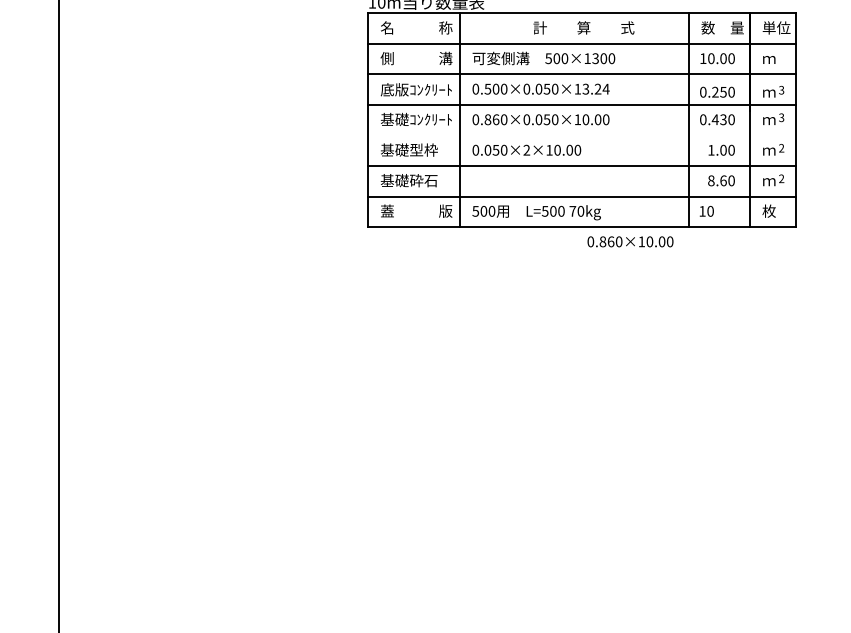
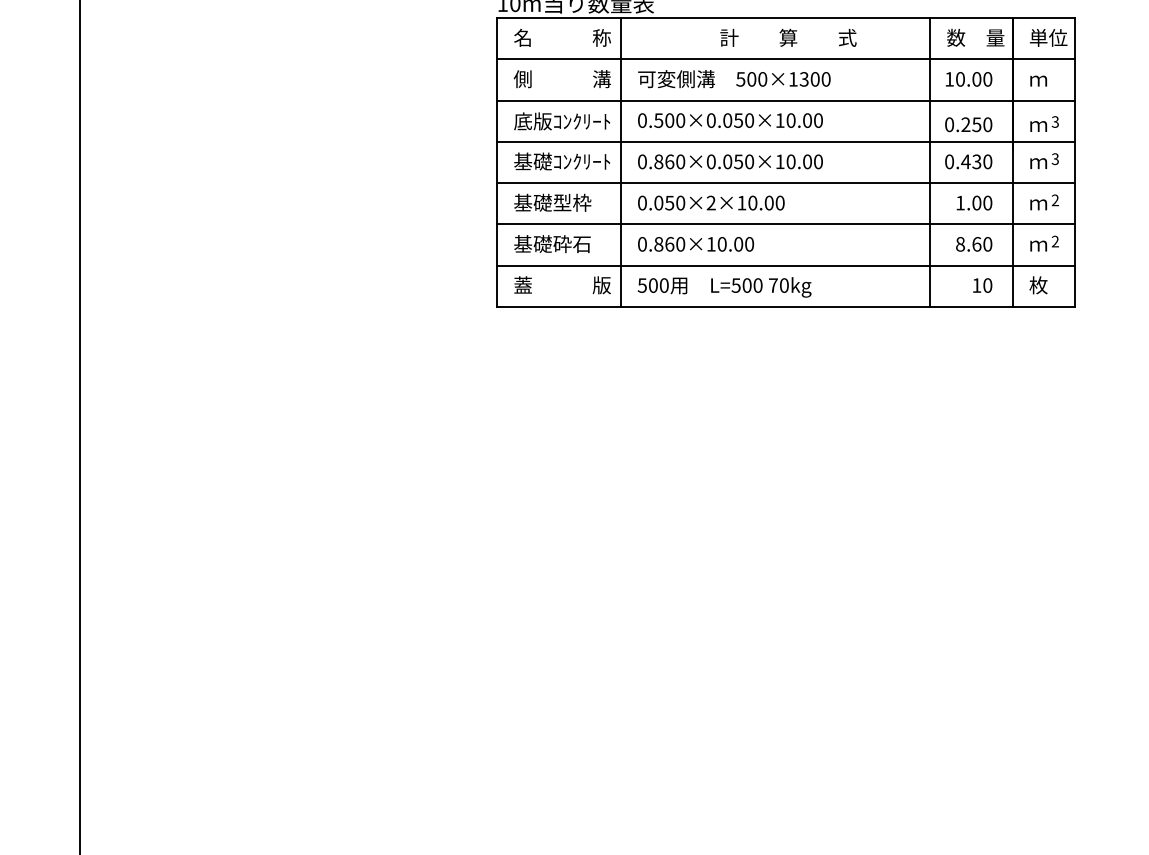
text: (595, 88) -> (804, 119), 0.500×0.050×13.24 -> 0.500×0.050×10.00
line: (581, 135) -> (785, 183), added
text: (706, 211) -> (982, 285), moved
text: (630, 241) -> (696, 243), moved

